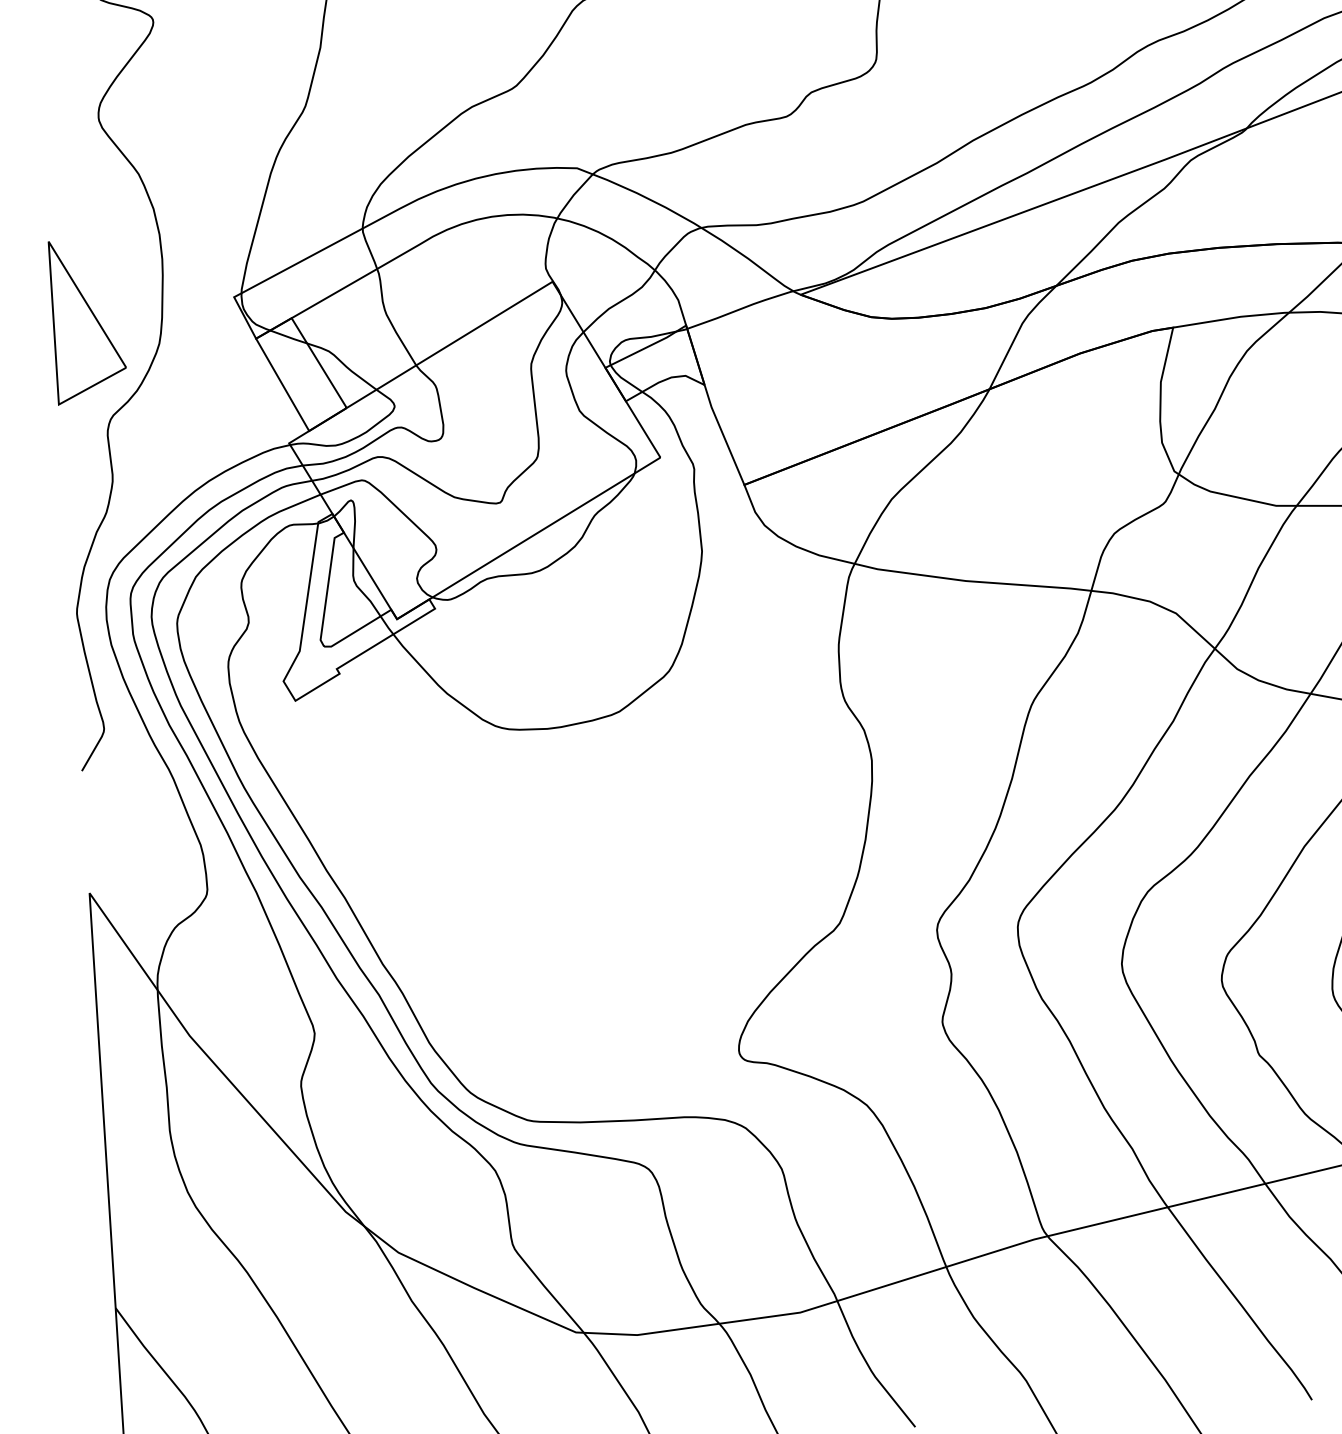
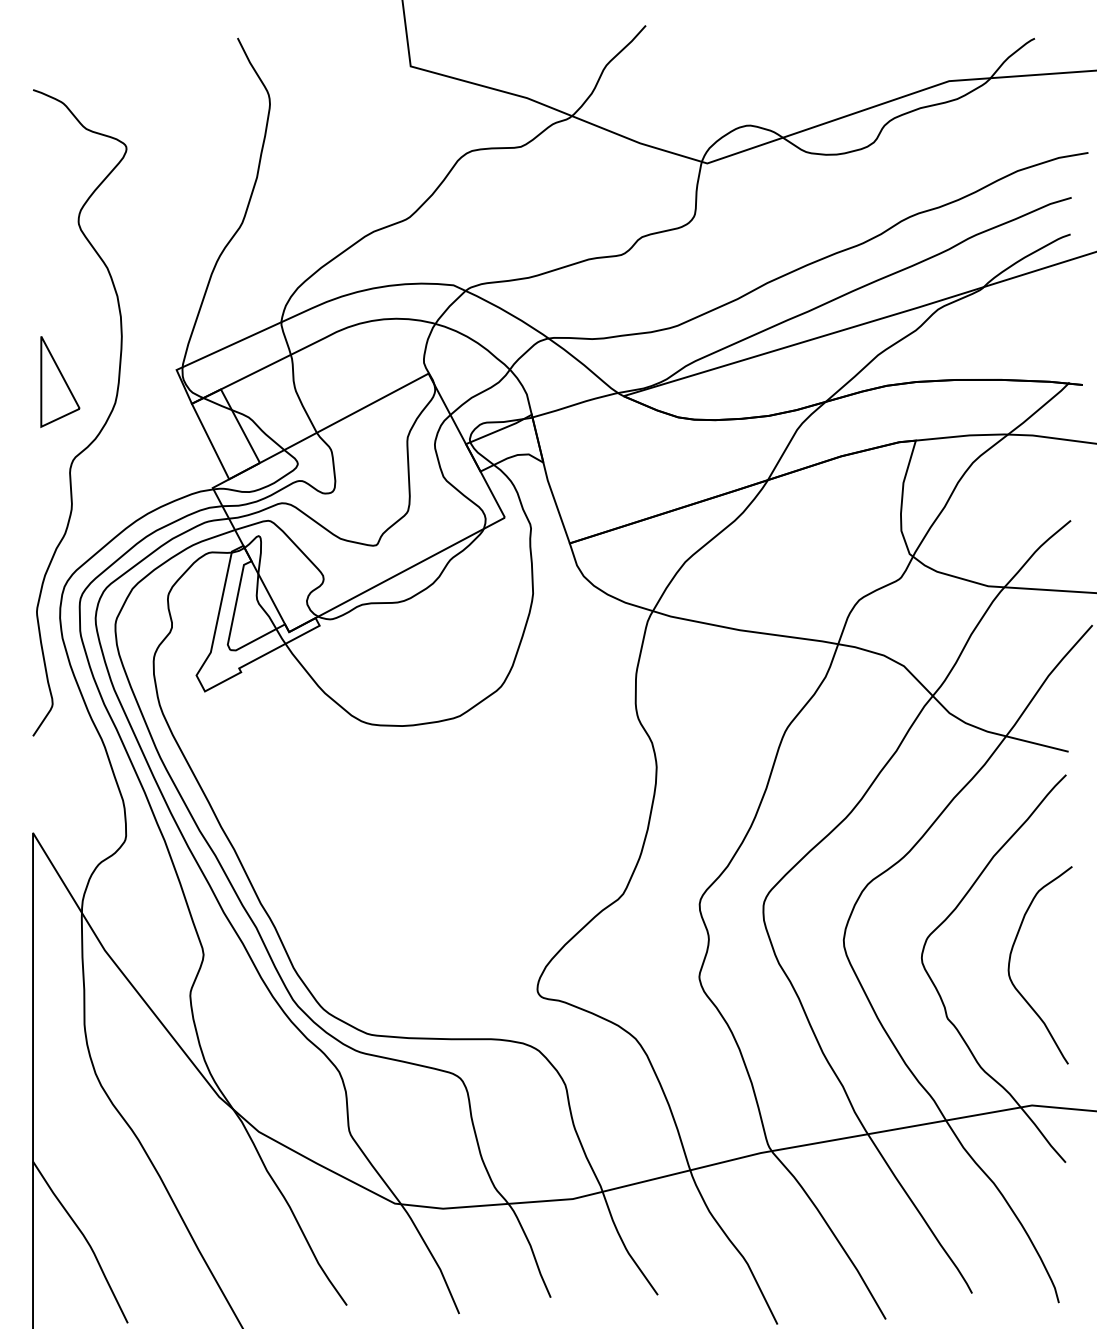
part: (88, 320) -> (60, 381), size x0.7

